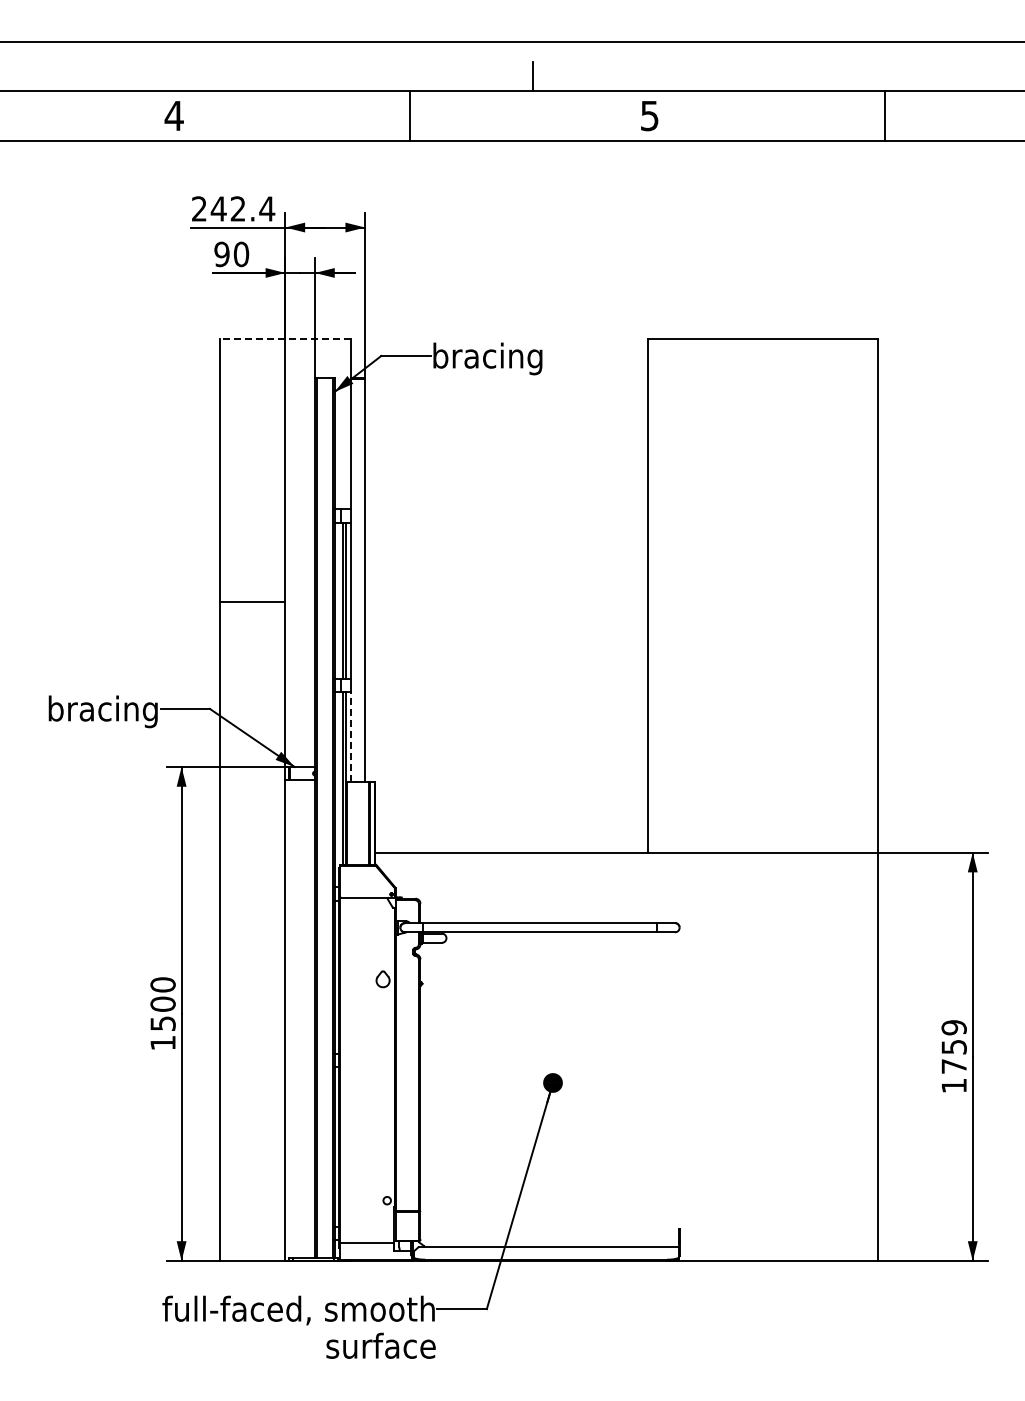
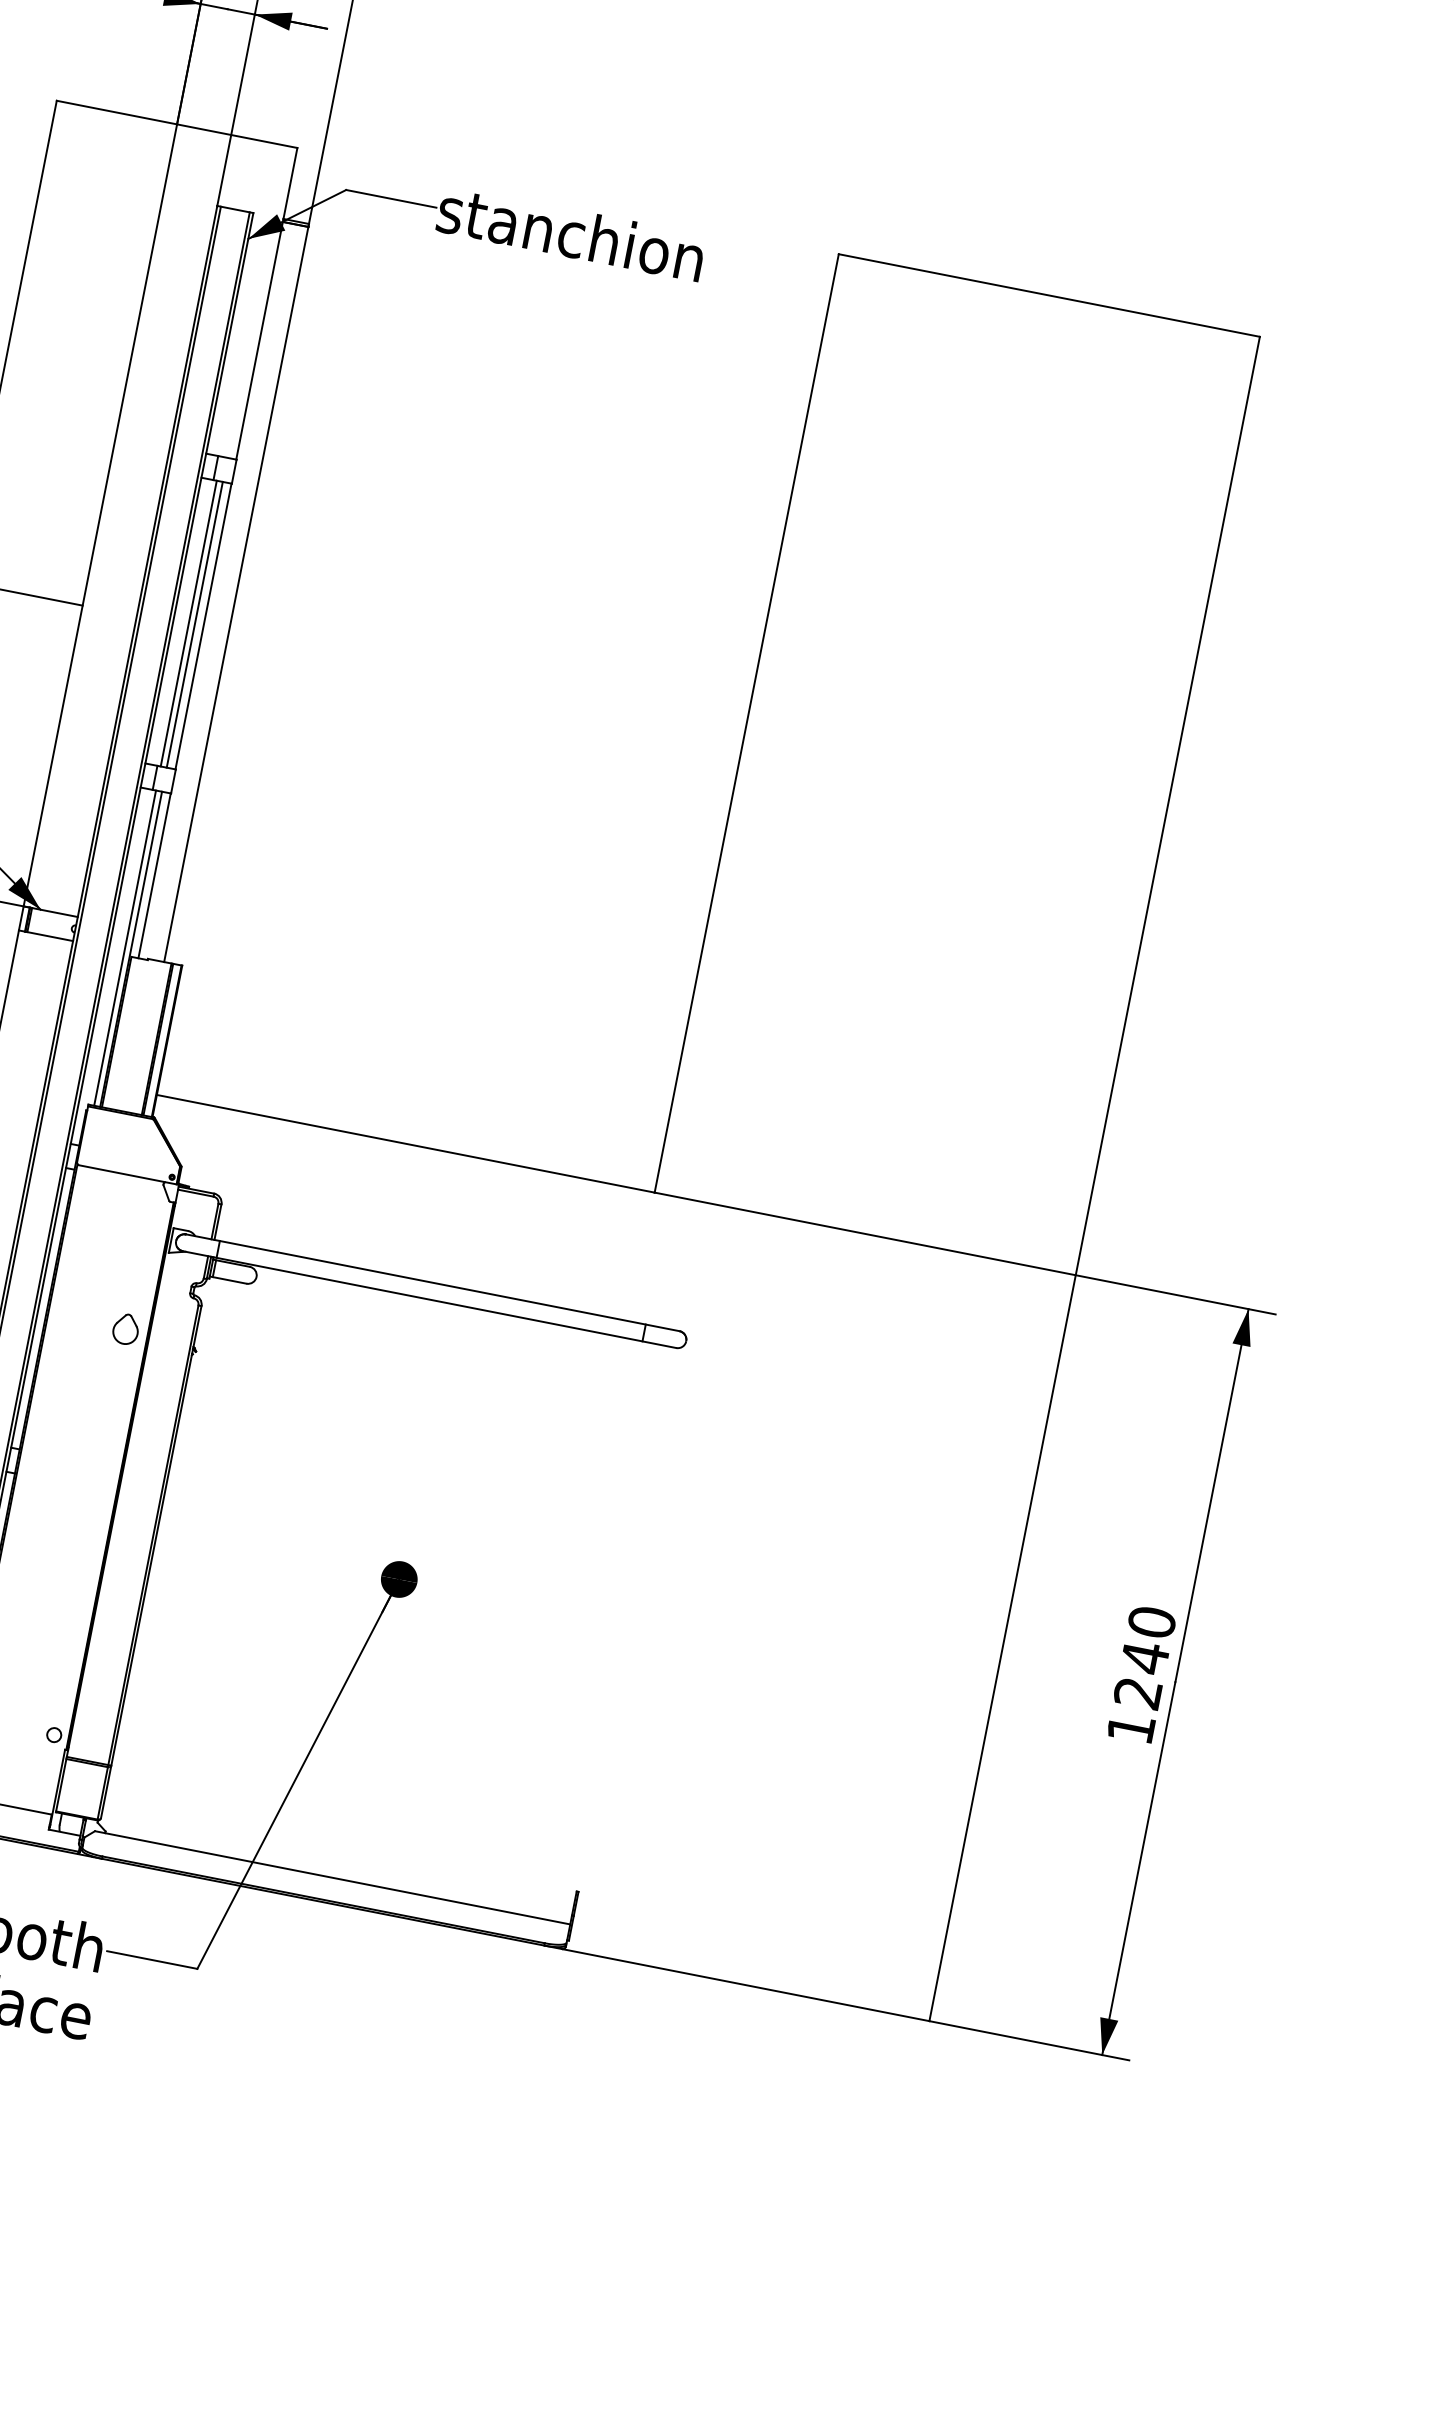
line: (285, 338) -> (177, 123), dashed -> solid
text: (504, 358) -> (570, 238), bracing -> stanchion
line: (351, 736) -> (155, 874), dashed -> solid
text: (953, 1046) -> (1143, 1656), 1759 -> 1240

